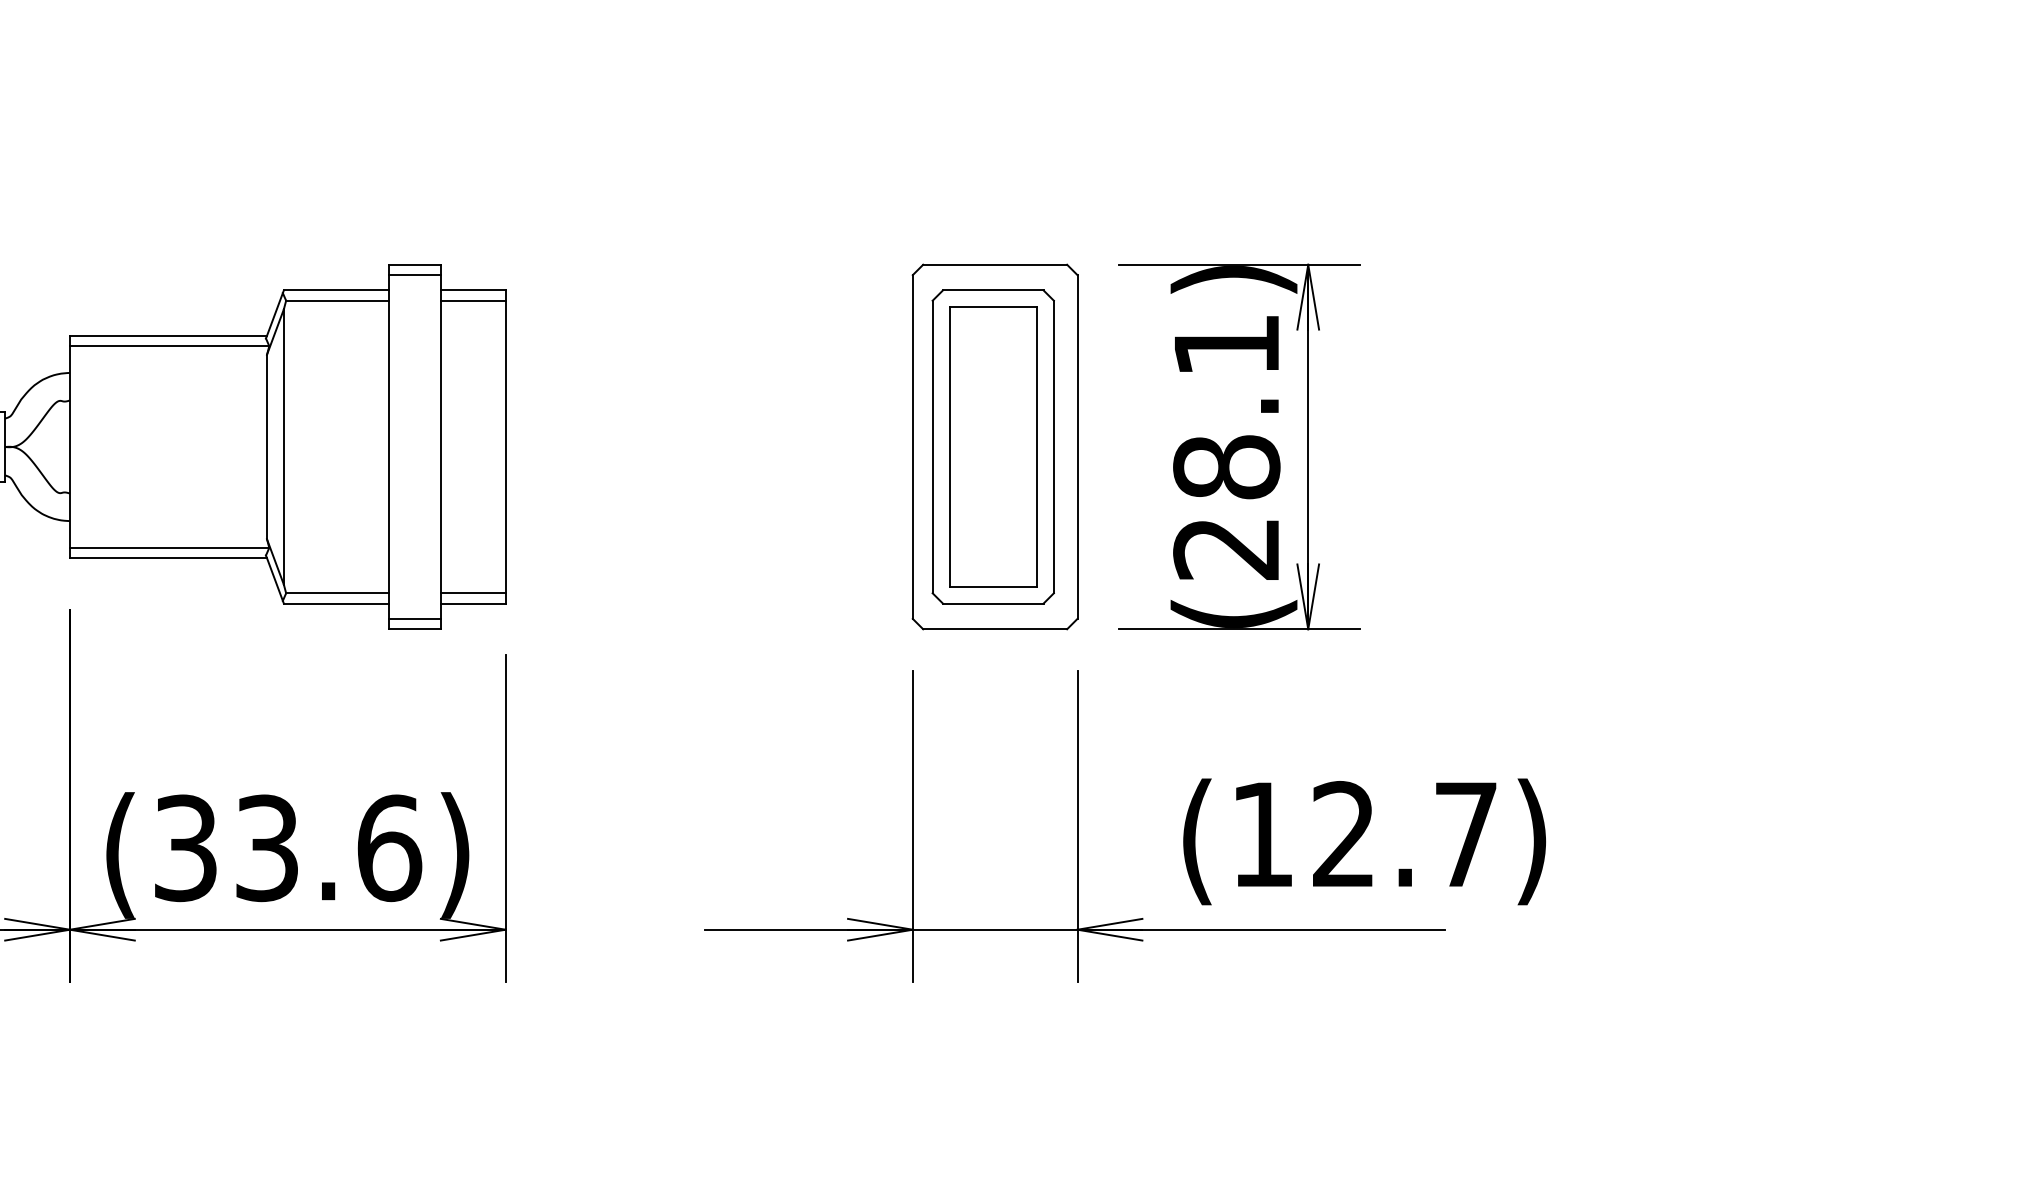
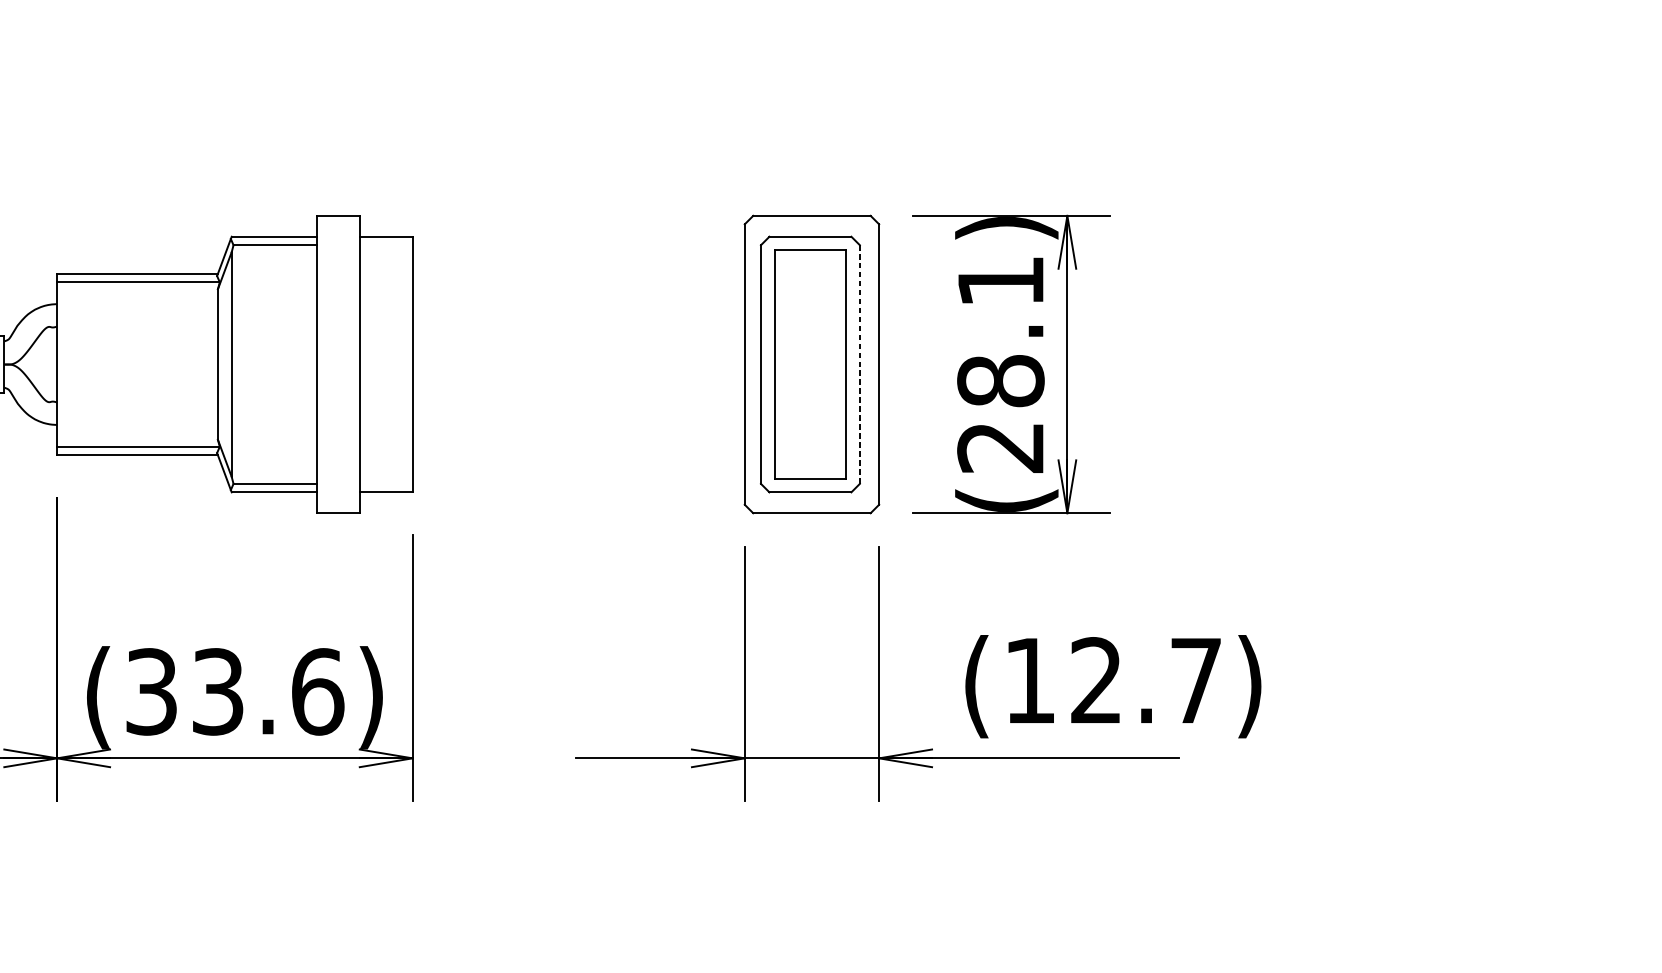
line: (414, 275) -> (338, 224), removed
line: (472, 300) -> (385, 245), removed
line: (1053, 446) -> (859, 364), solid -> dashed
line: (472, 593) -> (385, 484), removed
line: (414, 618) -> (338, 504), removed

